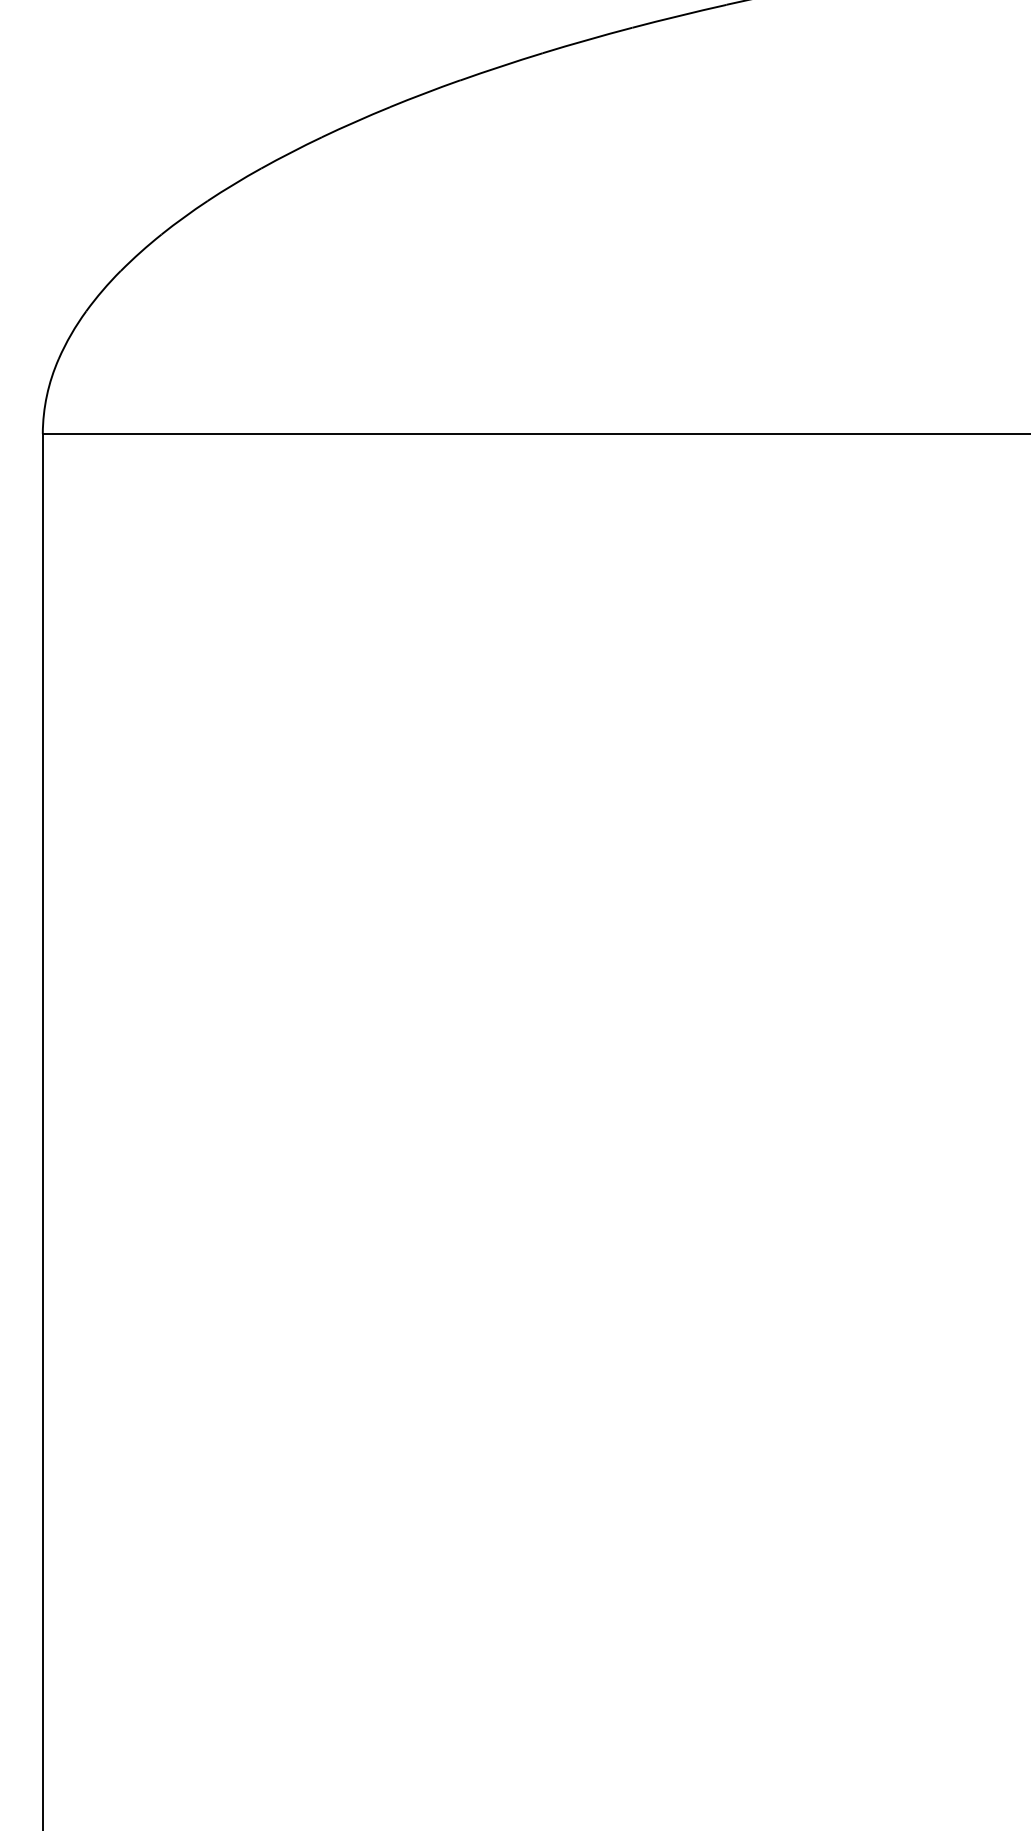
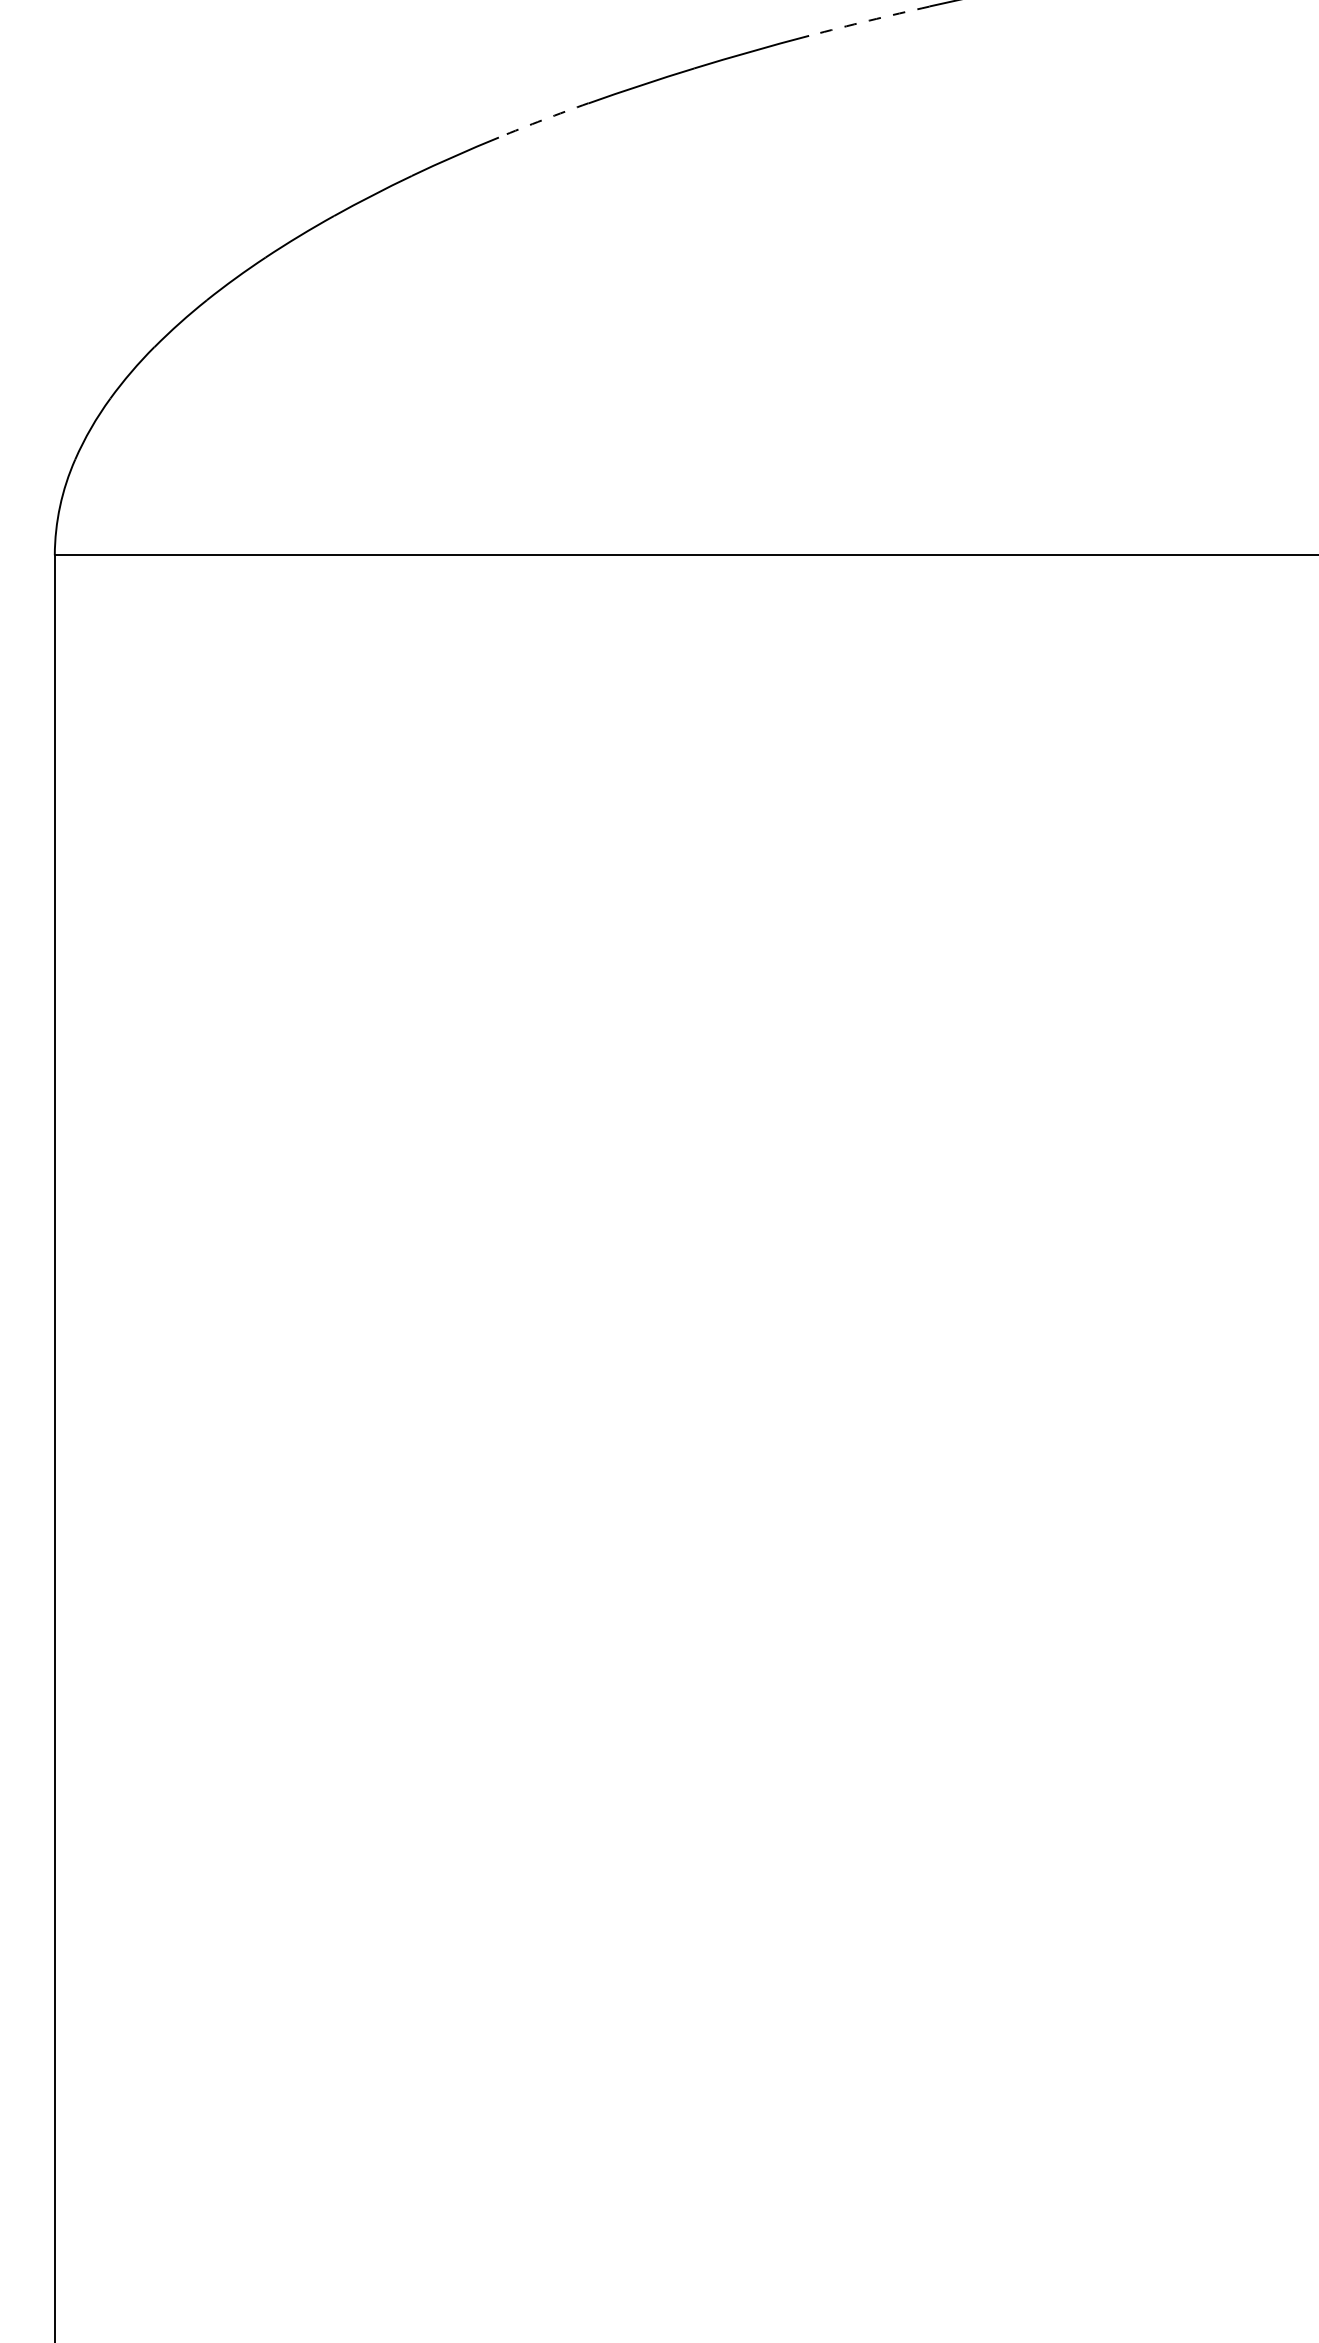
arc: (679, 15) -> (869, 20), solid -> dashed
arc: (424, 93) -> (543, 119), solid -> dashed

